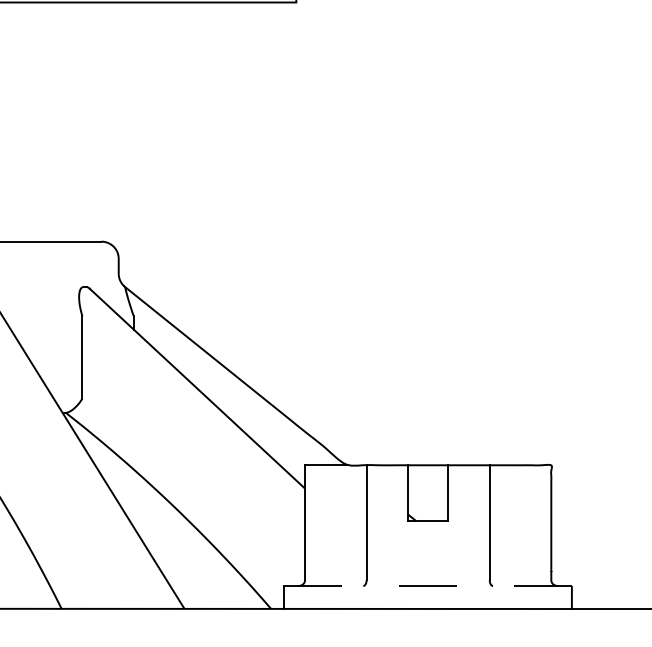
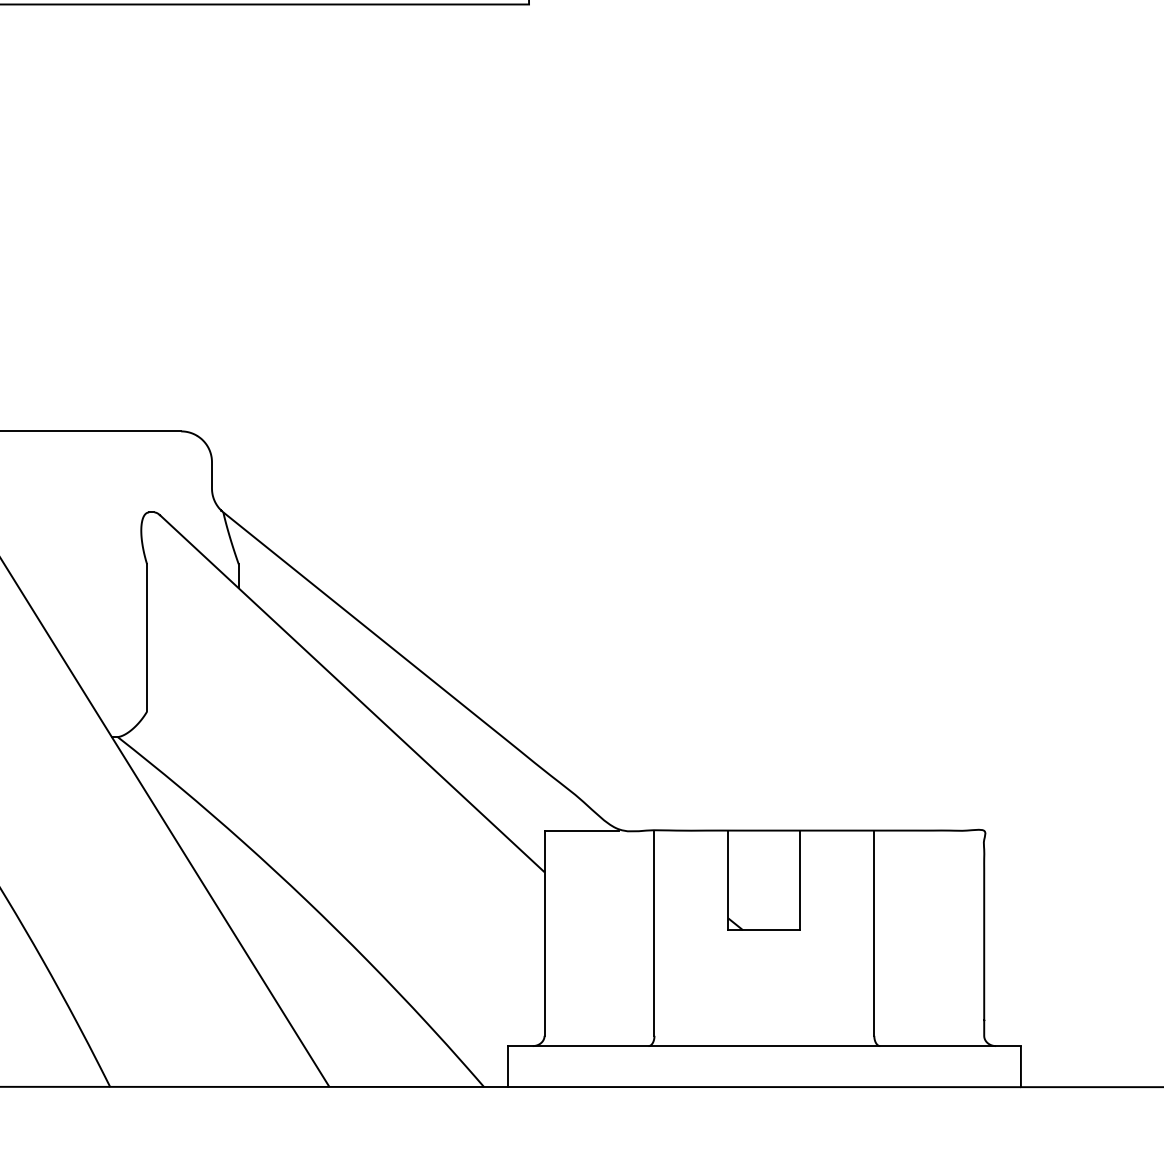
line: (428, 586) -> (764, 1046), dashed -> solid

